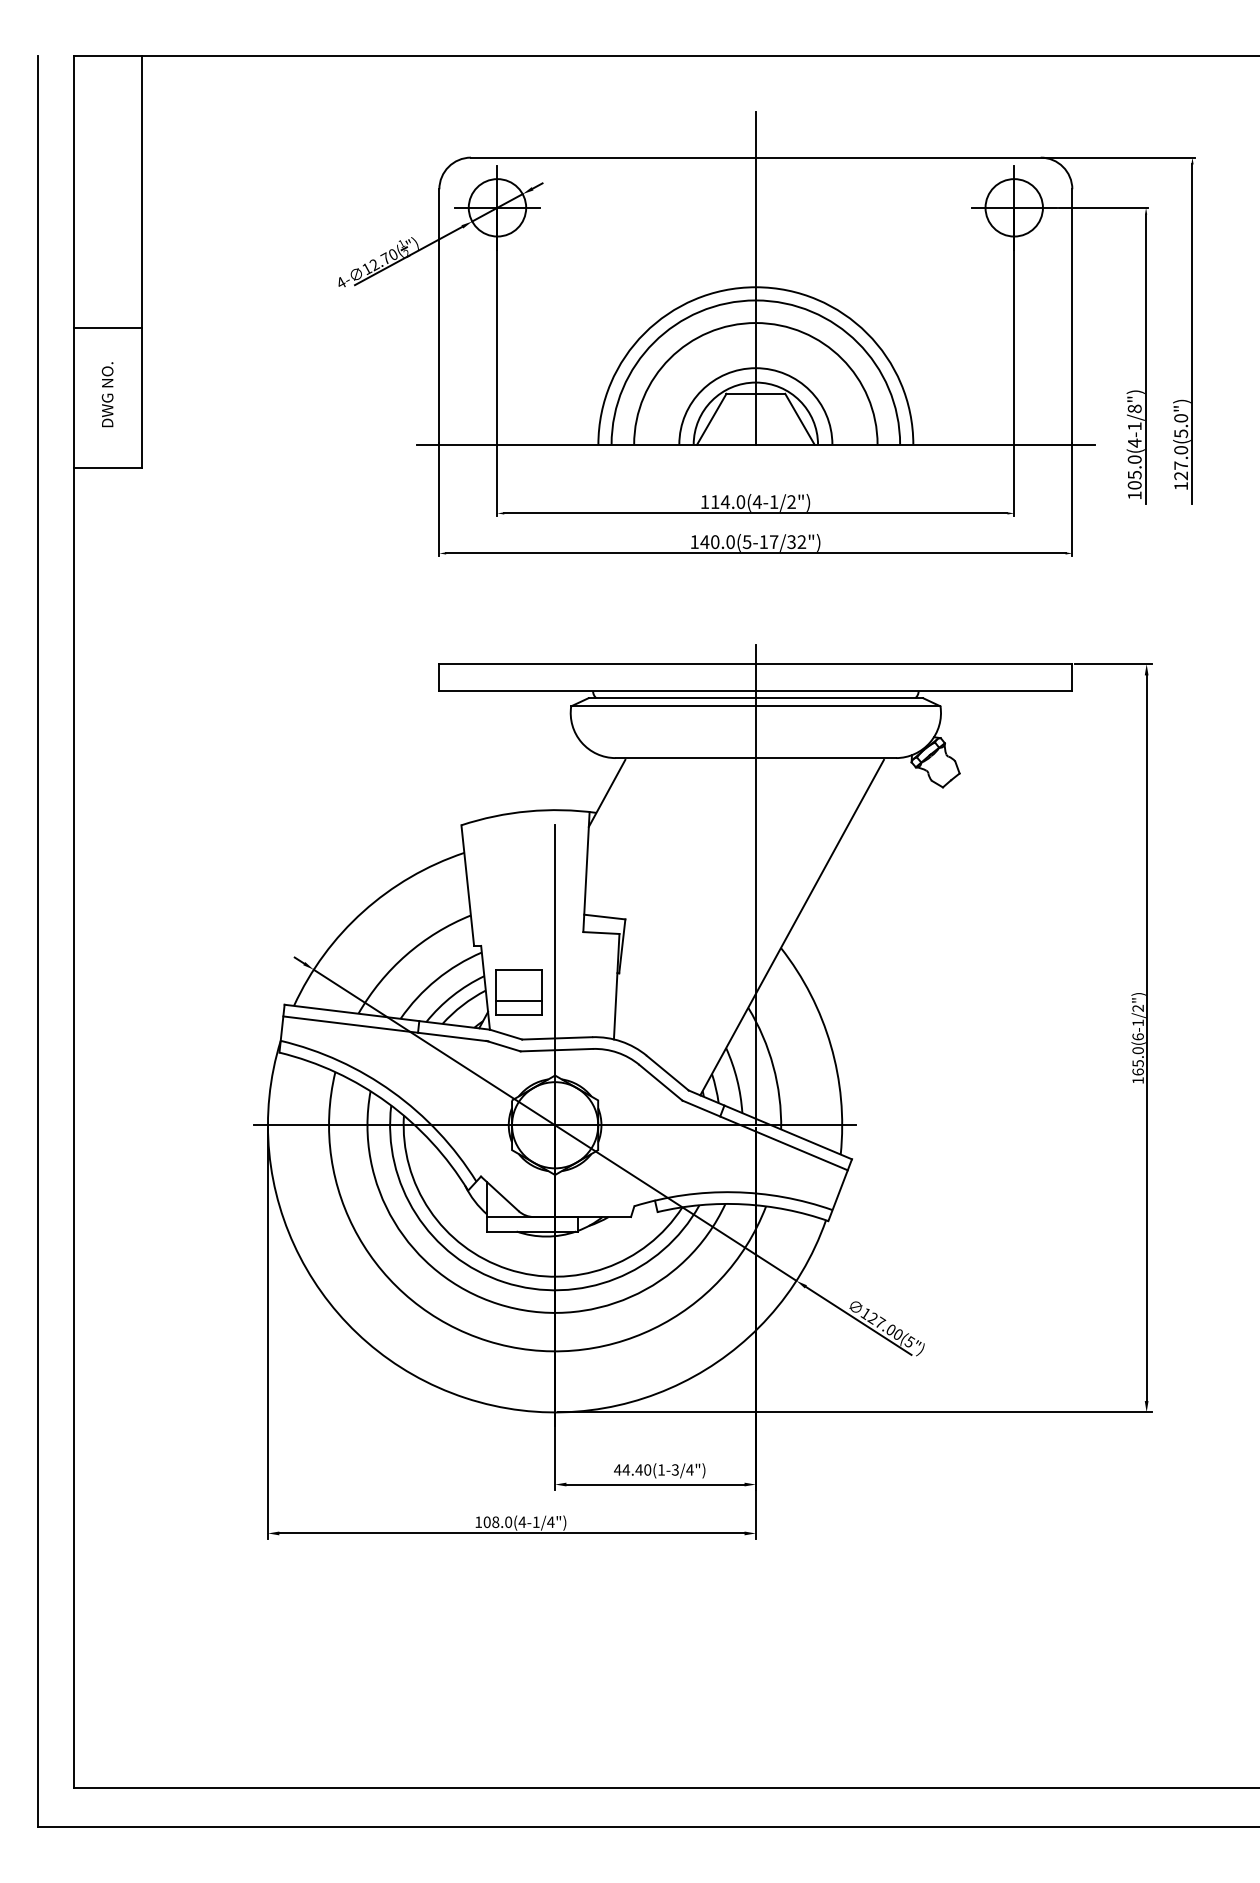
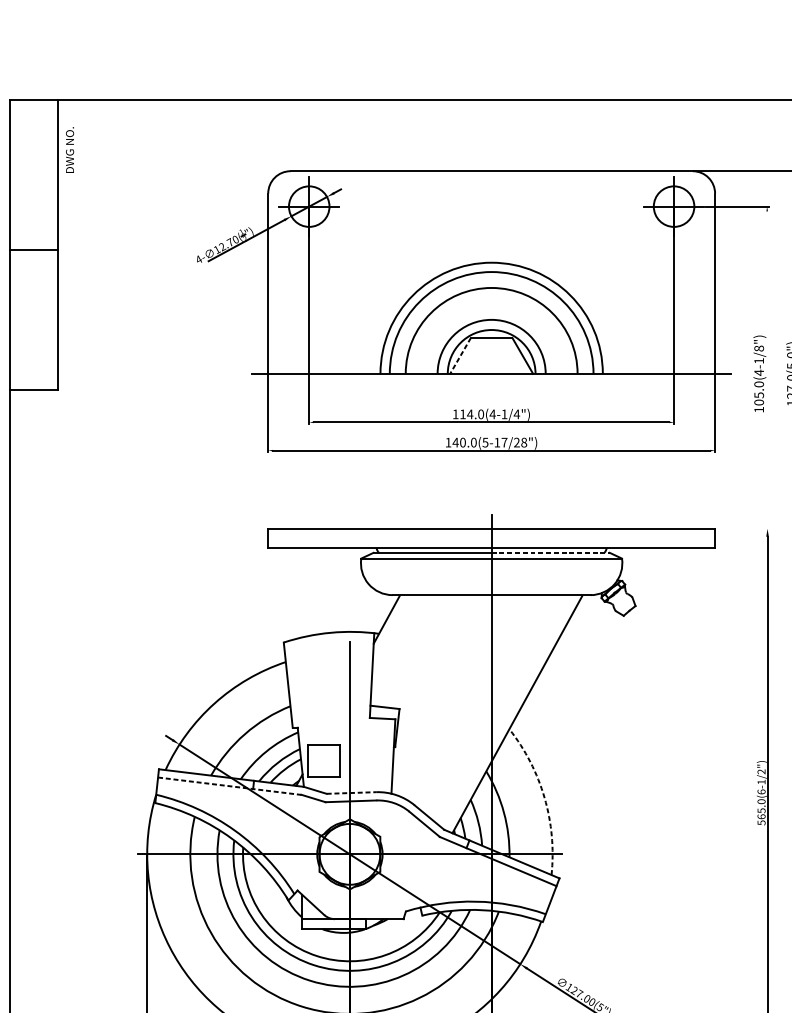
line: (755, 278) -> (491, 256), removed
line: (107, 327) -> (33, 250), moved
line: (1146, 358) -> (767, 313), removed
text: (107, 394) -> (69, 149), moved
line: (711, 419) -> (460, 356), solid -> dashed
text: (791, 501) -> (516, 413), 114.0(4-1/2") -> 114.0(4-1/4")
text: (796, 542) -> (520, 442), 140.0(5-17/32") -> 140.0(5-17/28")
line: (1113, 664) -> (744, 529), removed
line: (839, 698) -> (550, 553), solid -> dashed
line: (518, 1000) -> (324, 766), removed
line: (386, 1028) -> (230, 786), solid -> dashed
line: (557, 1038) -> (351, 793), solid -> dashed
arc: (830, 1045) -> (544, 798), solid -> dashed
text: (1137, 1080) -> (761, 822), 165.0(6-1/2") -> 565.0(6-1/2")

